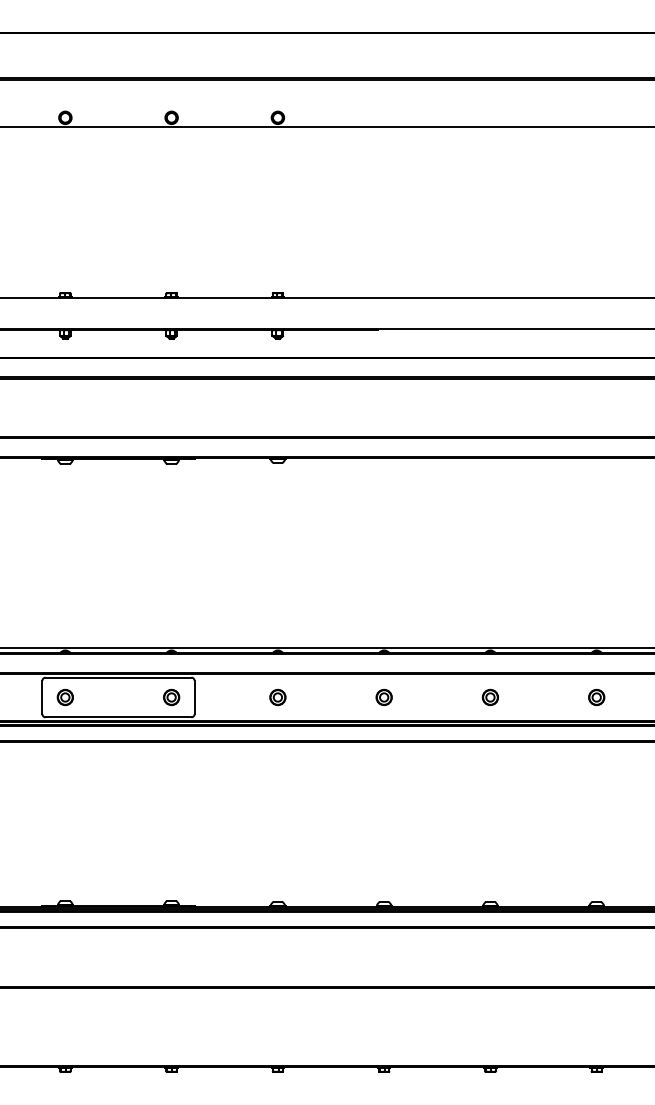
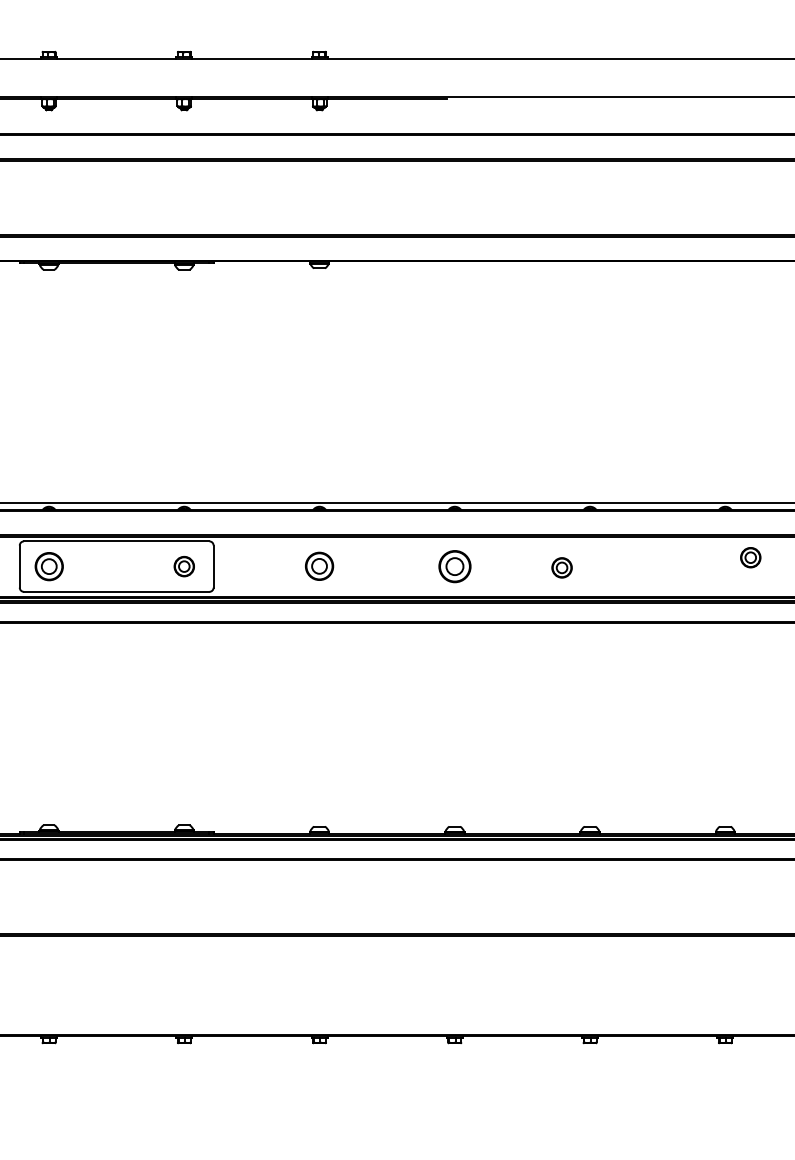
part: (64, 697) -> (47, 566), size x1.4
part: (277, 697) -> (319, 566), size x1.4
part: (383, 697) -> (453, 566), size x1.6
part: (489, 697) -> (560, 567), moved
part: (596, 697) -> (750, 557), moved

